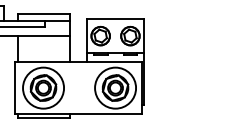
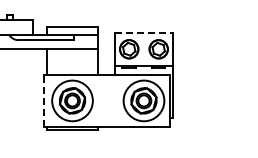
line: (115, 19) -> (143, 32), solid -> dashed
line: (15, 87) -> (44, 100), solid -> dashed

